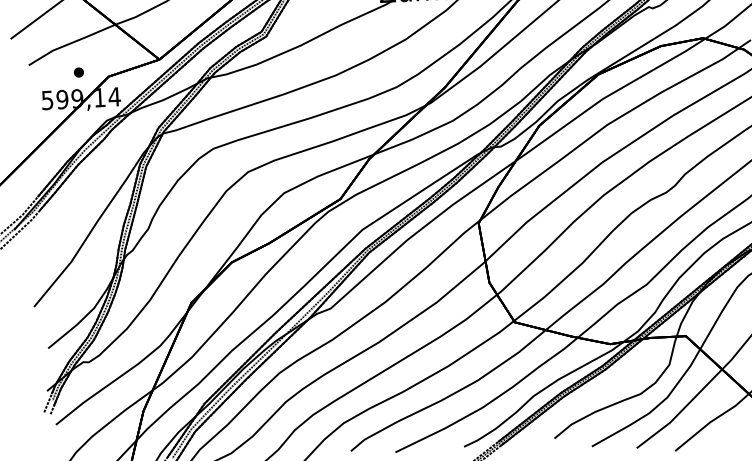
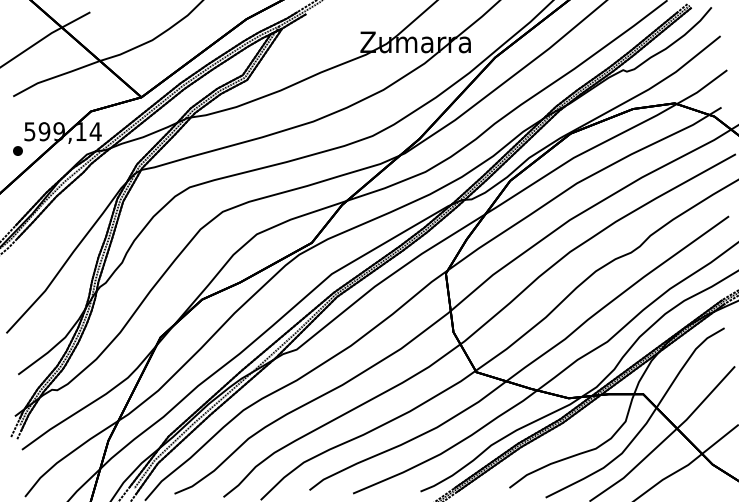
part: (78, 72) -> (17, 150), moved

